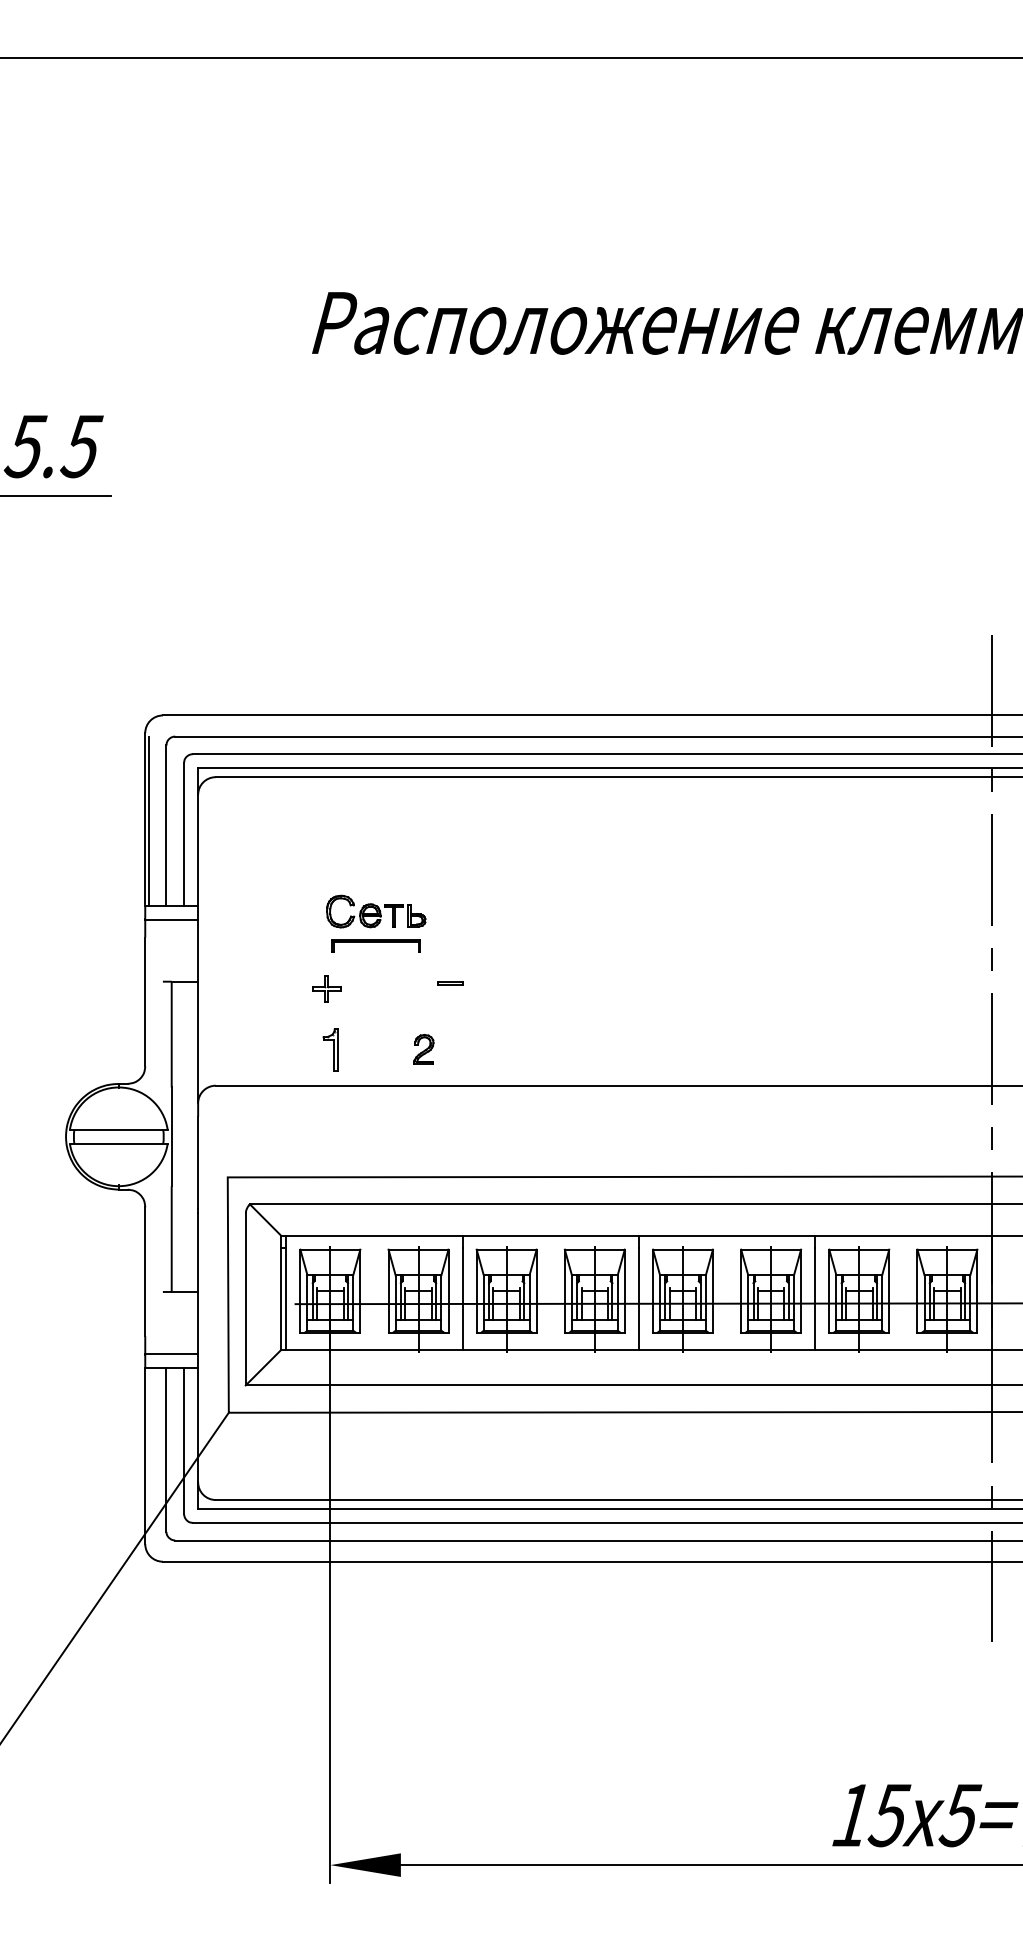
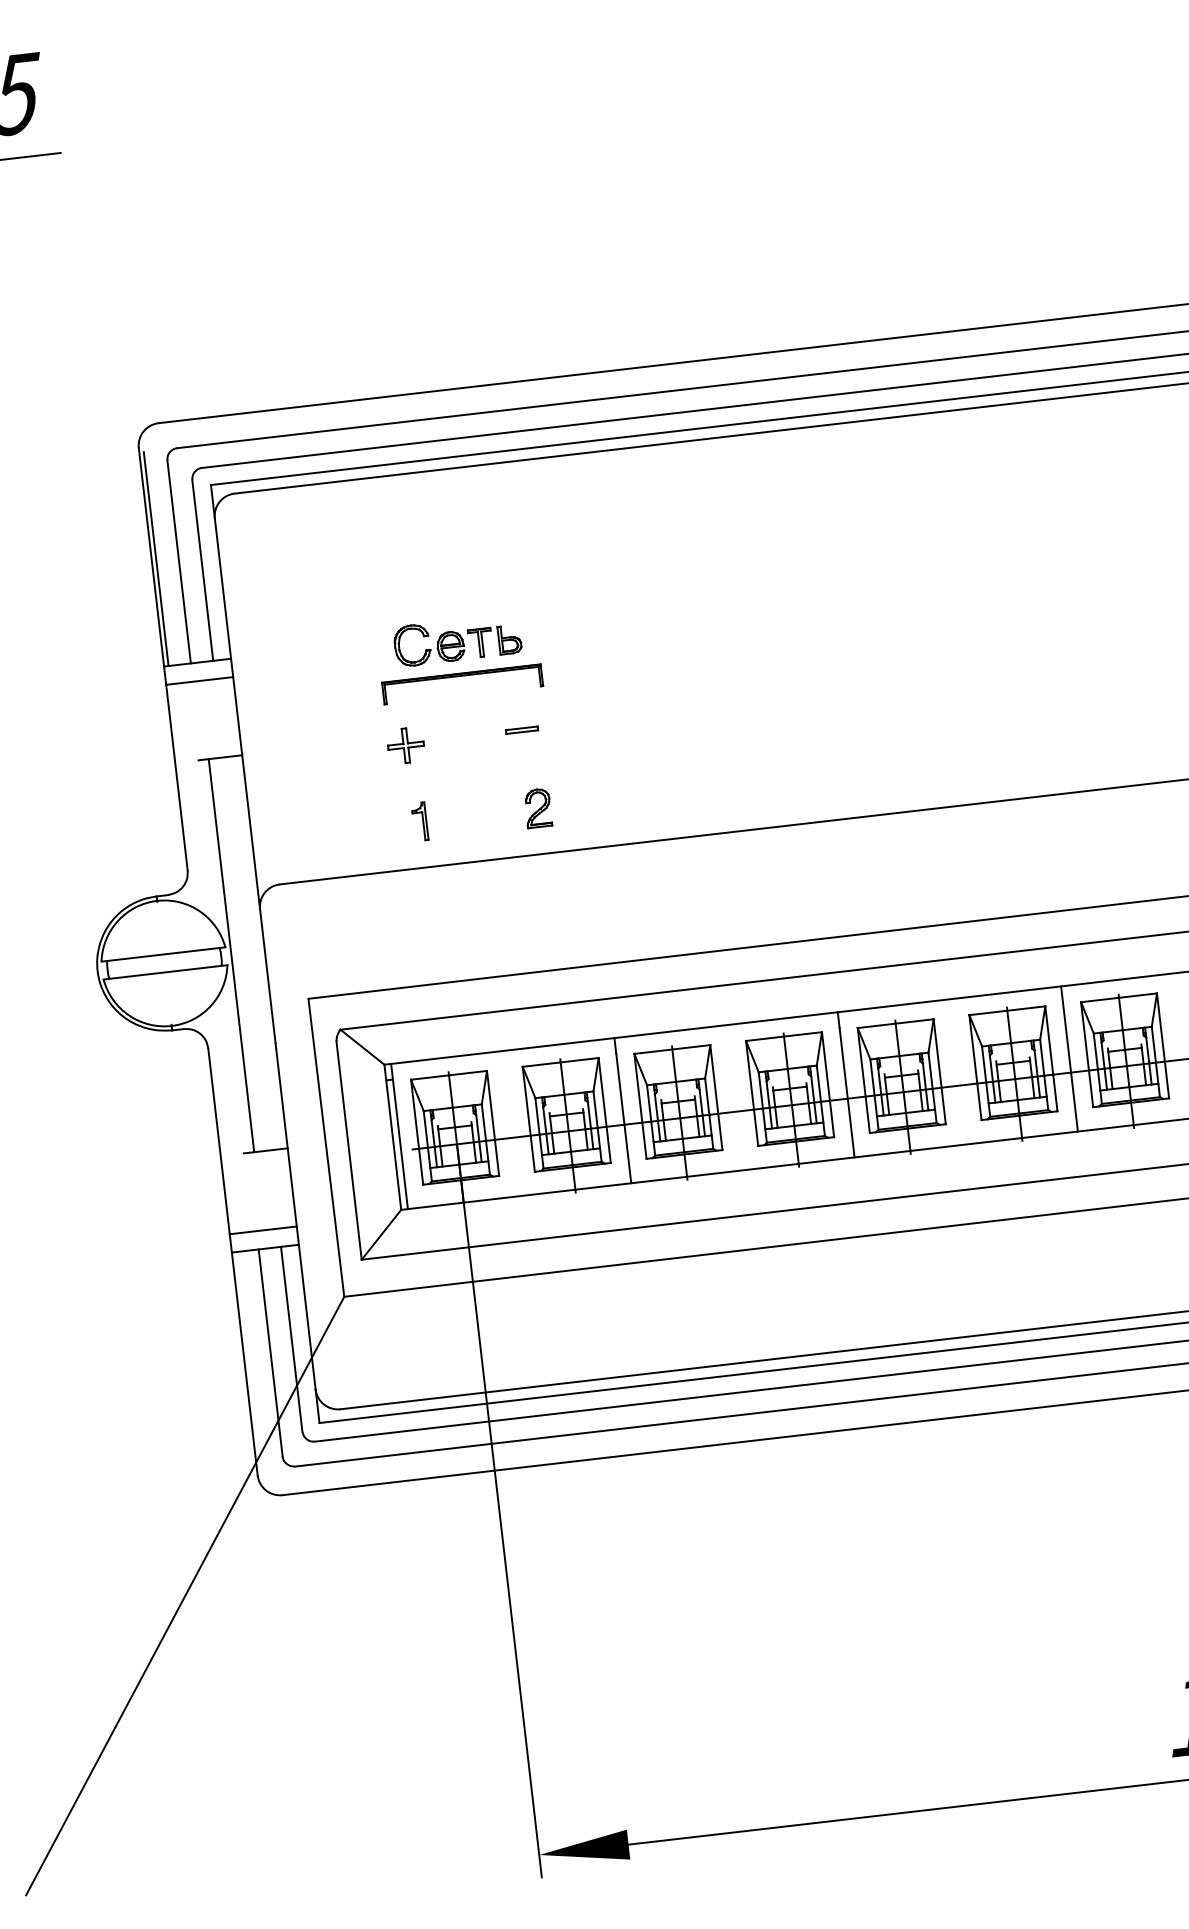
part: (376, 946) -> (463, 684), size x1.43
line: (450, 982) -> (522, 729), moved
part: (330, 1048) -> (419, 820), size x0.71

